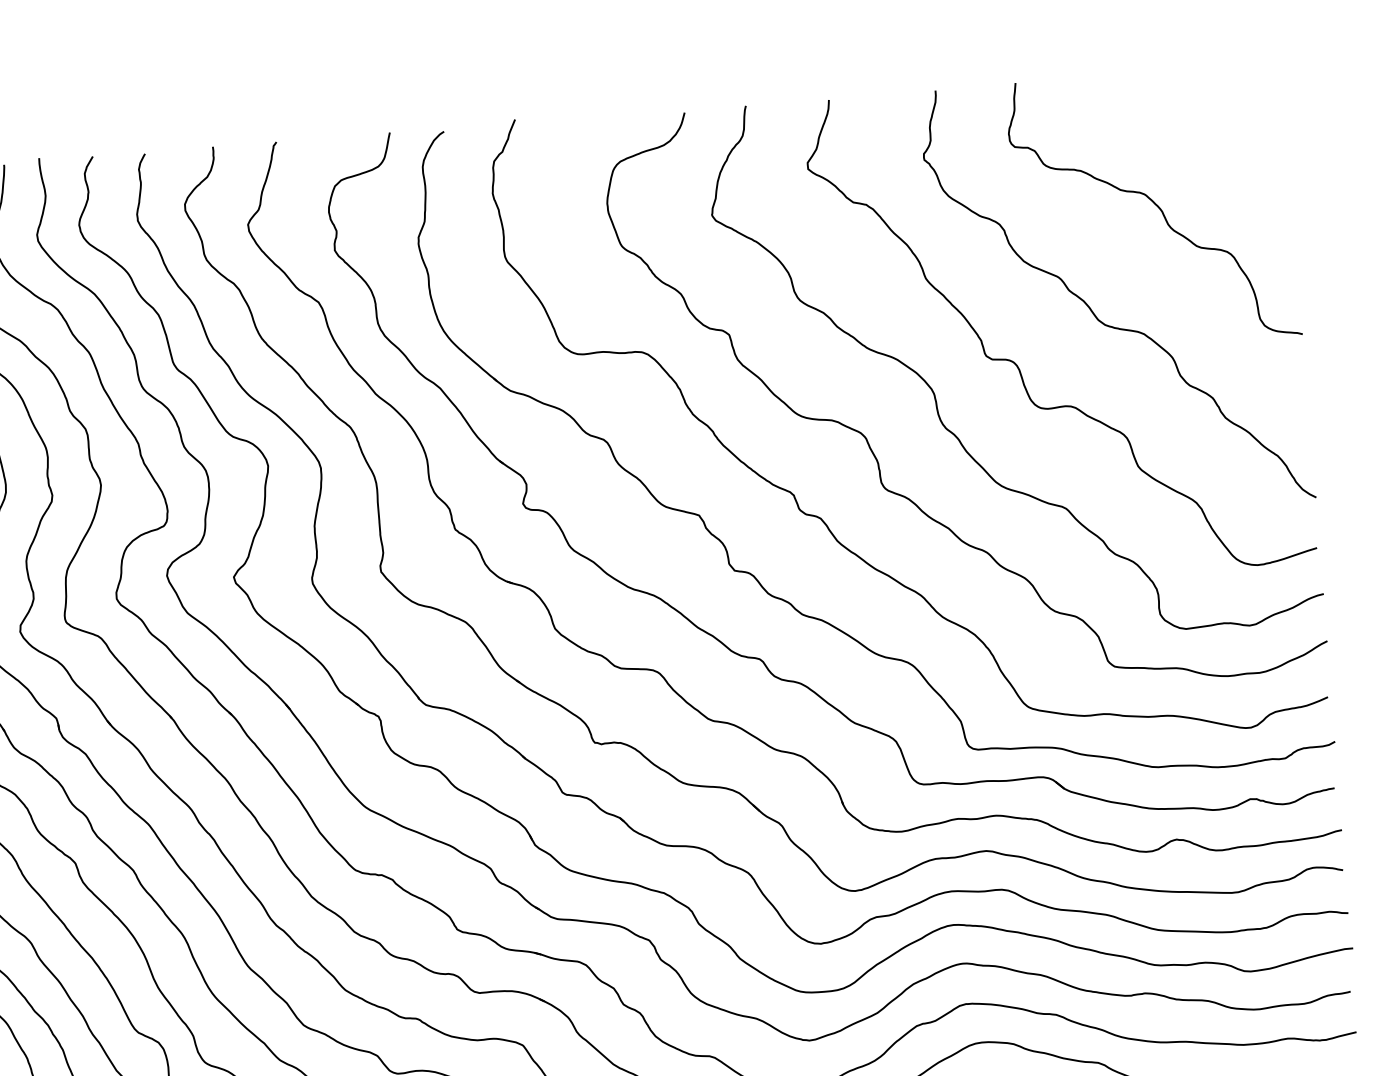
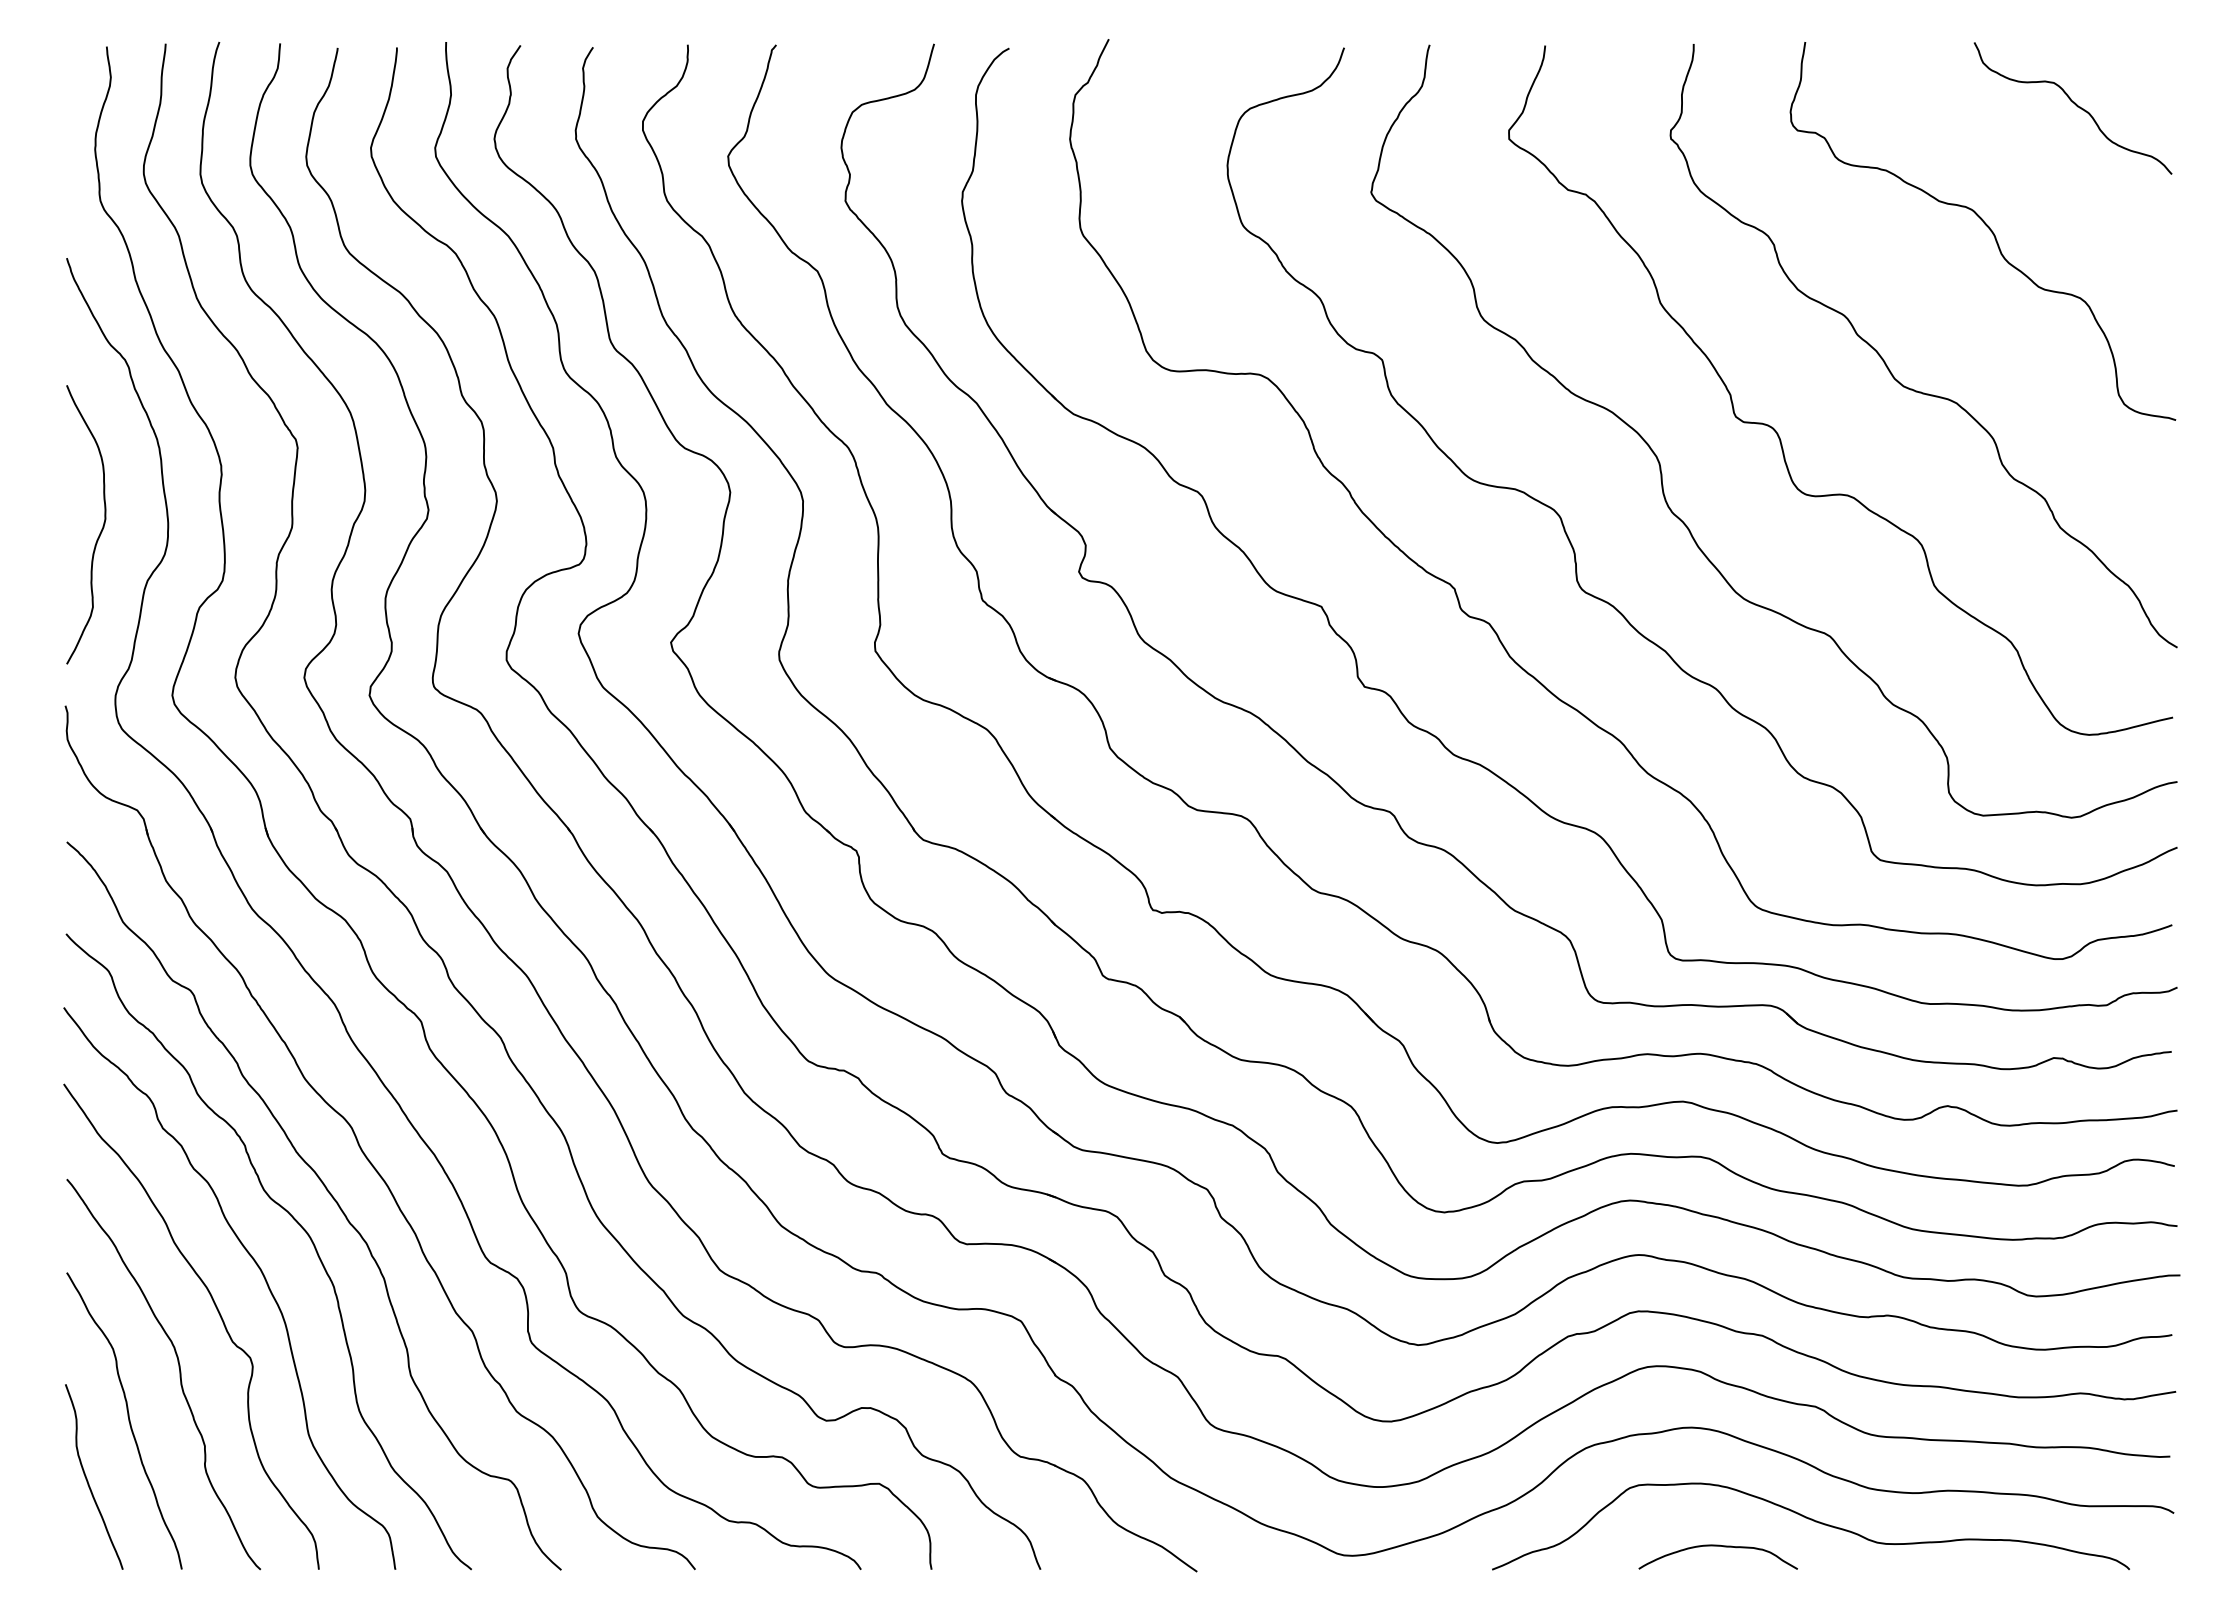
curve: (1213, 113) -> (2075, 105), added

